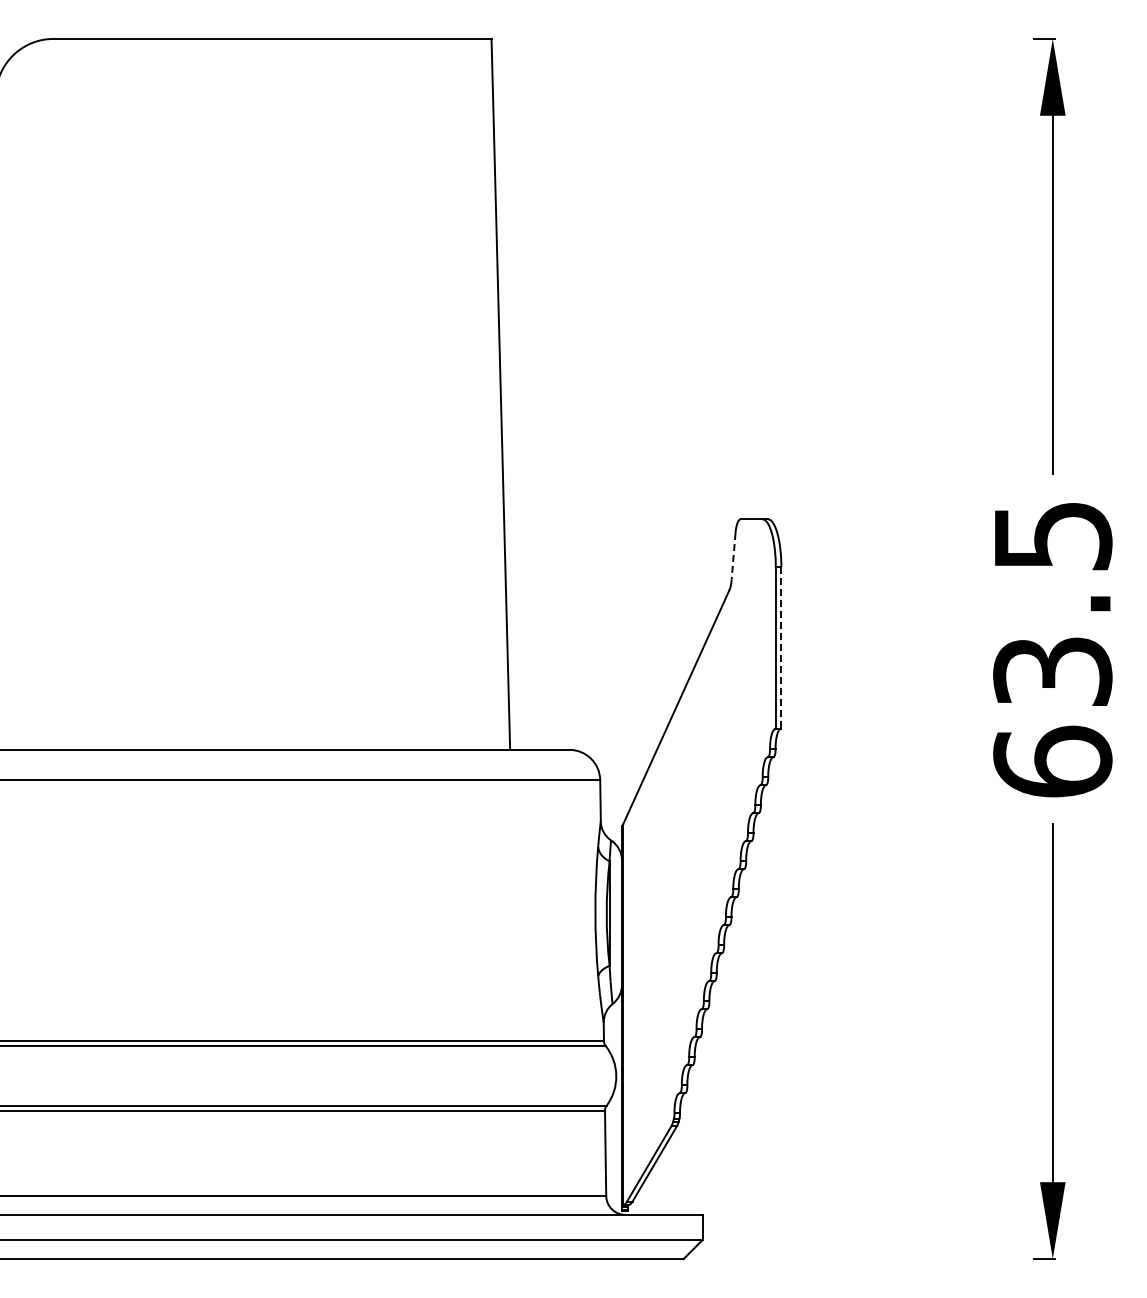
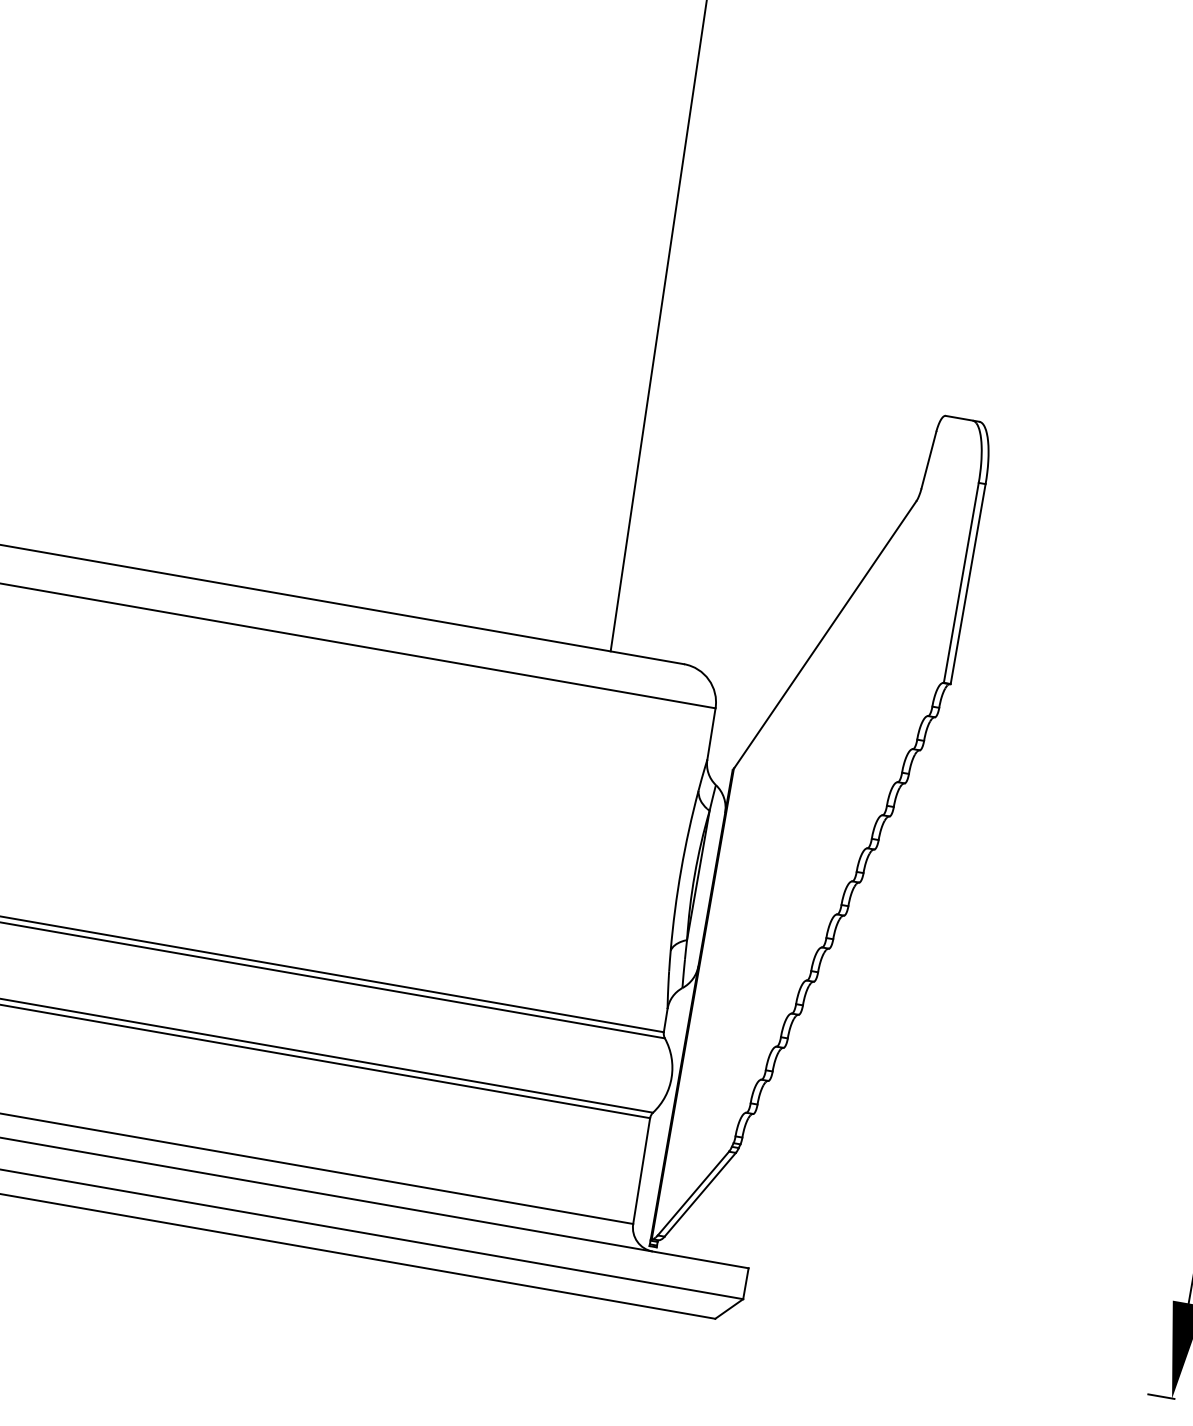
line: (733, 556) -> (928, 460), dashed -> solid
line: (781, 648) -> (968, 584), dashed -> solid

